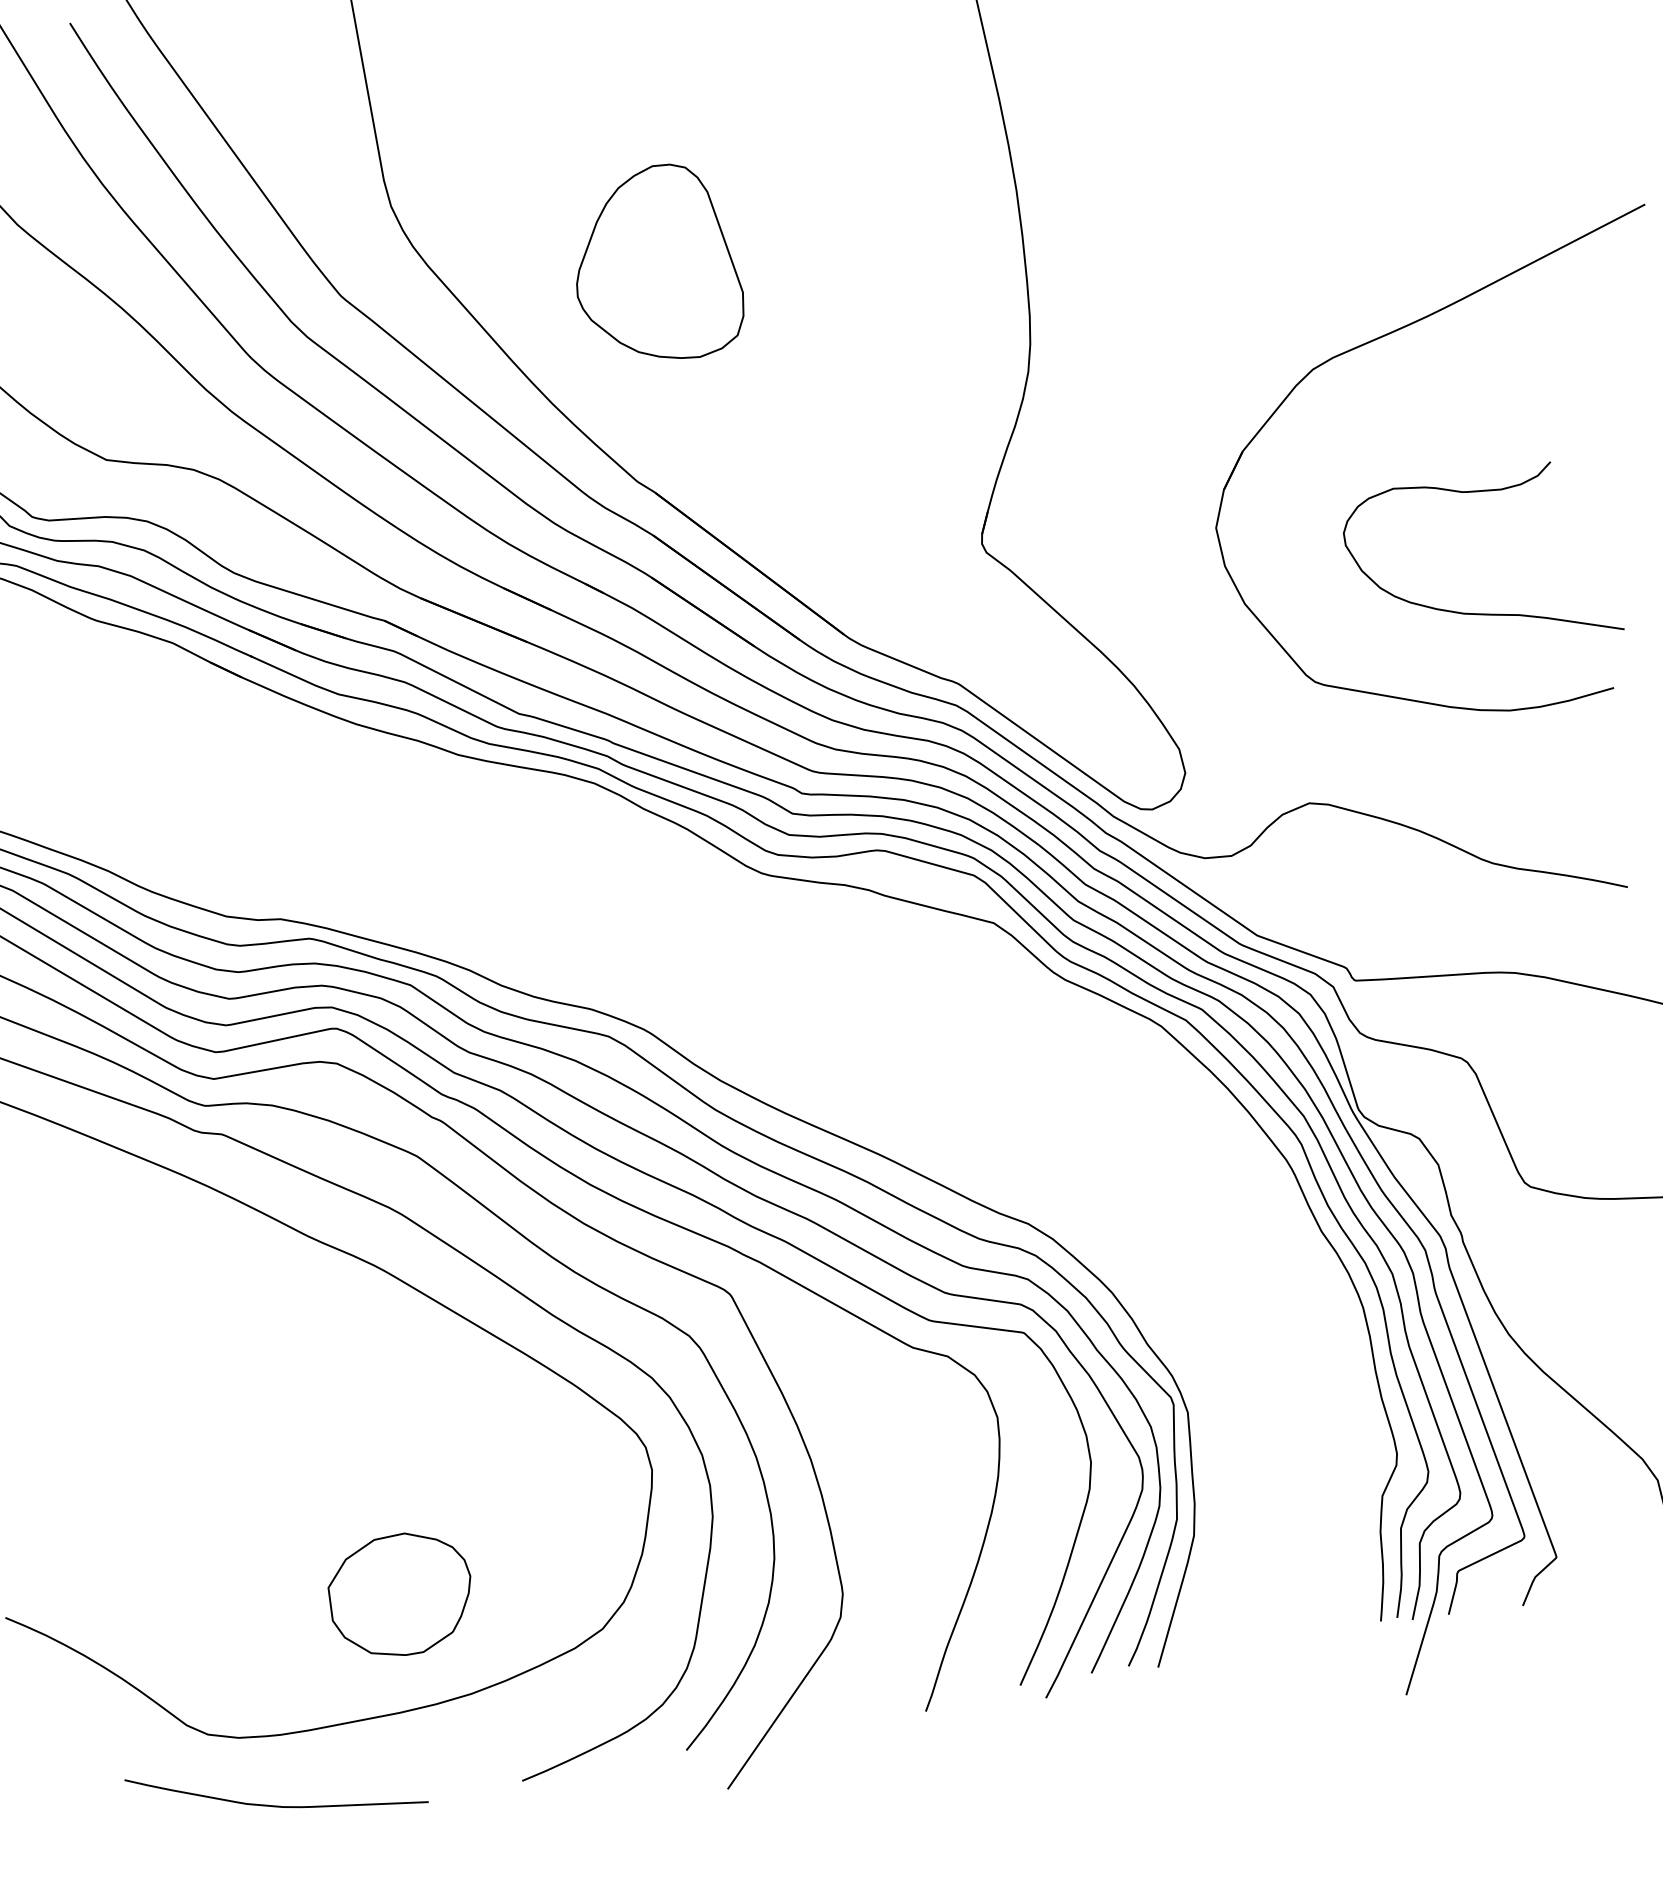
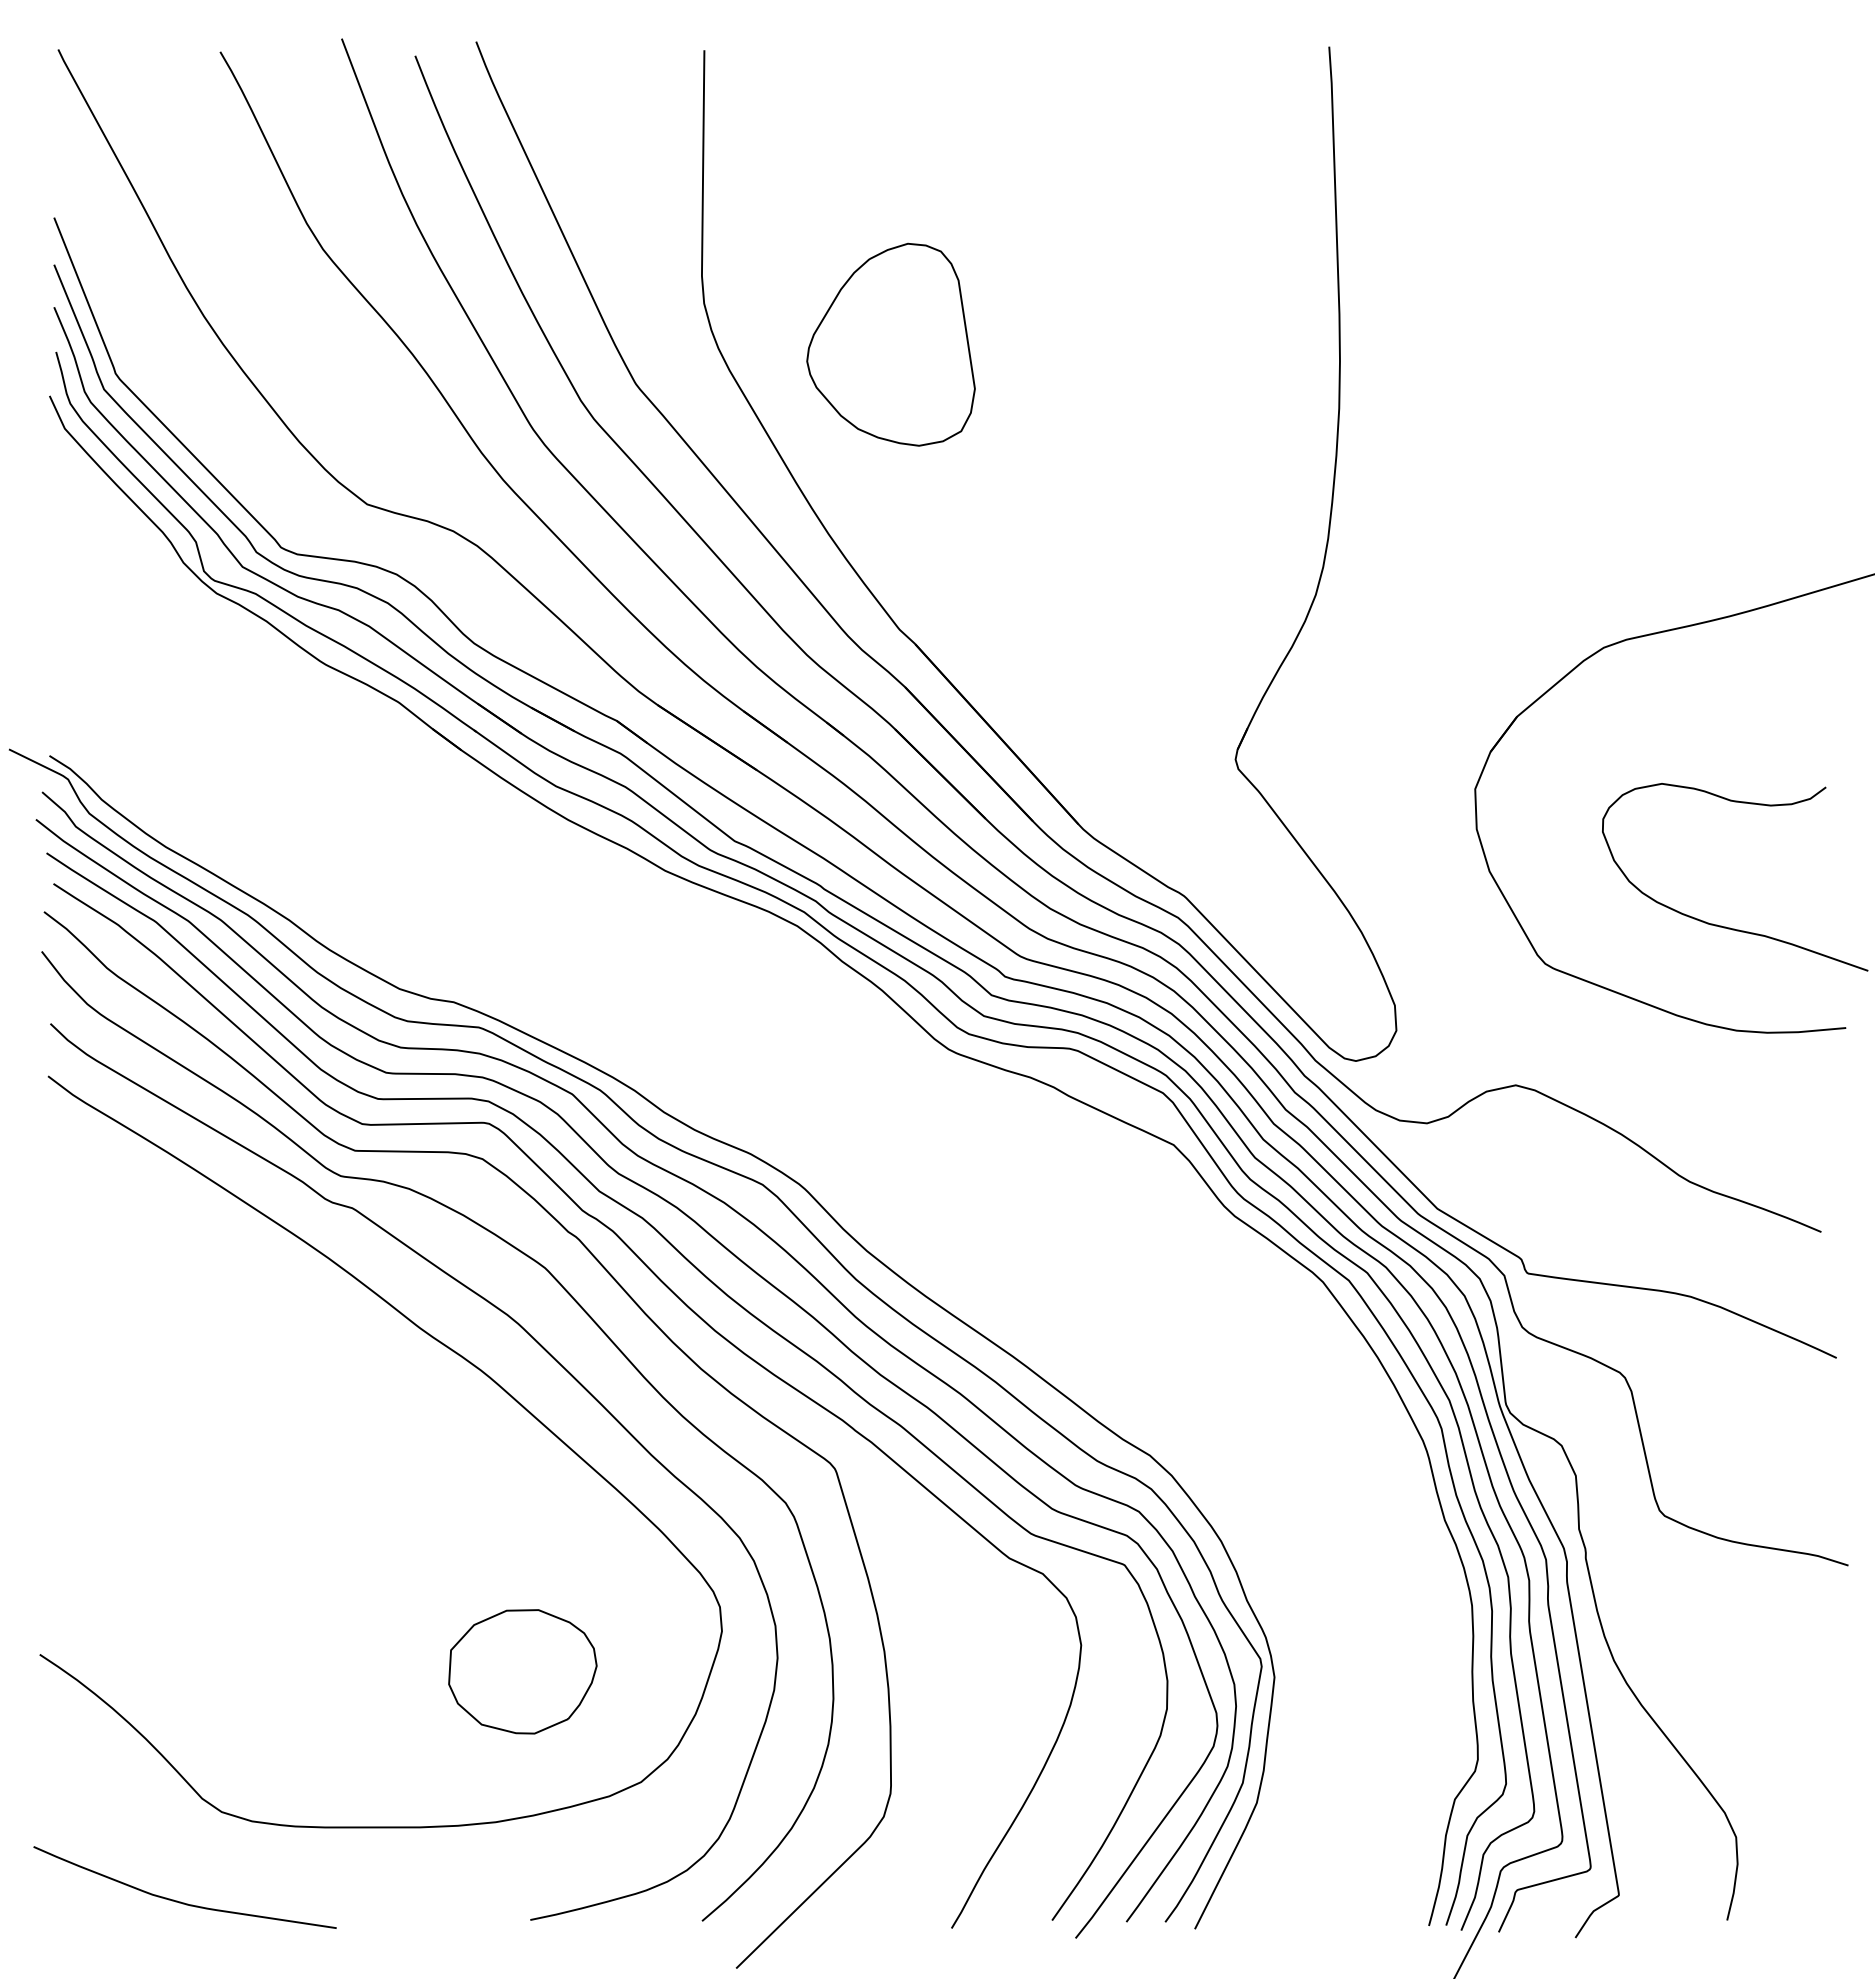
part: (654, 265) -> (890, 344), moved
part: (400, 1595) -> (522, 1671), moved
curve: (274, 1805) -> (180, 1901), moved

